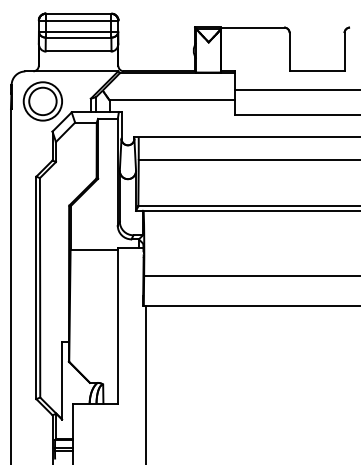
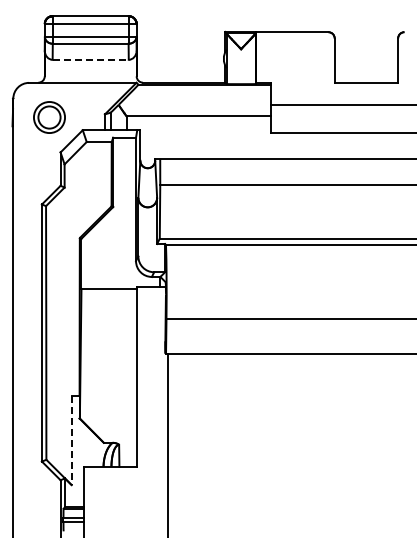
line: (79, 51) -> (91, 59), solid -> dashed
part: (42, 101) -> (49, 117), size x0.7
line: (61, 380) -> (71, 440), solid -> dashed

